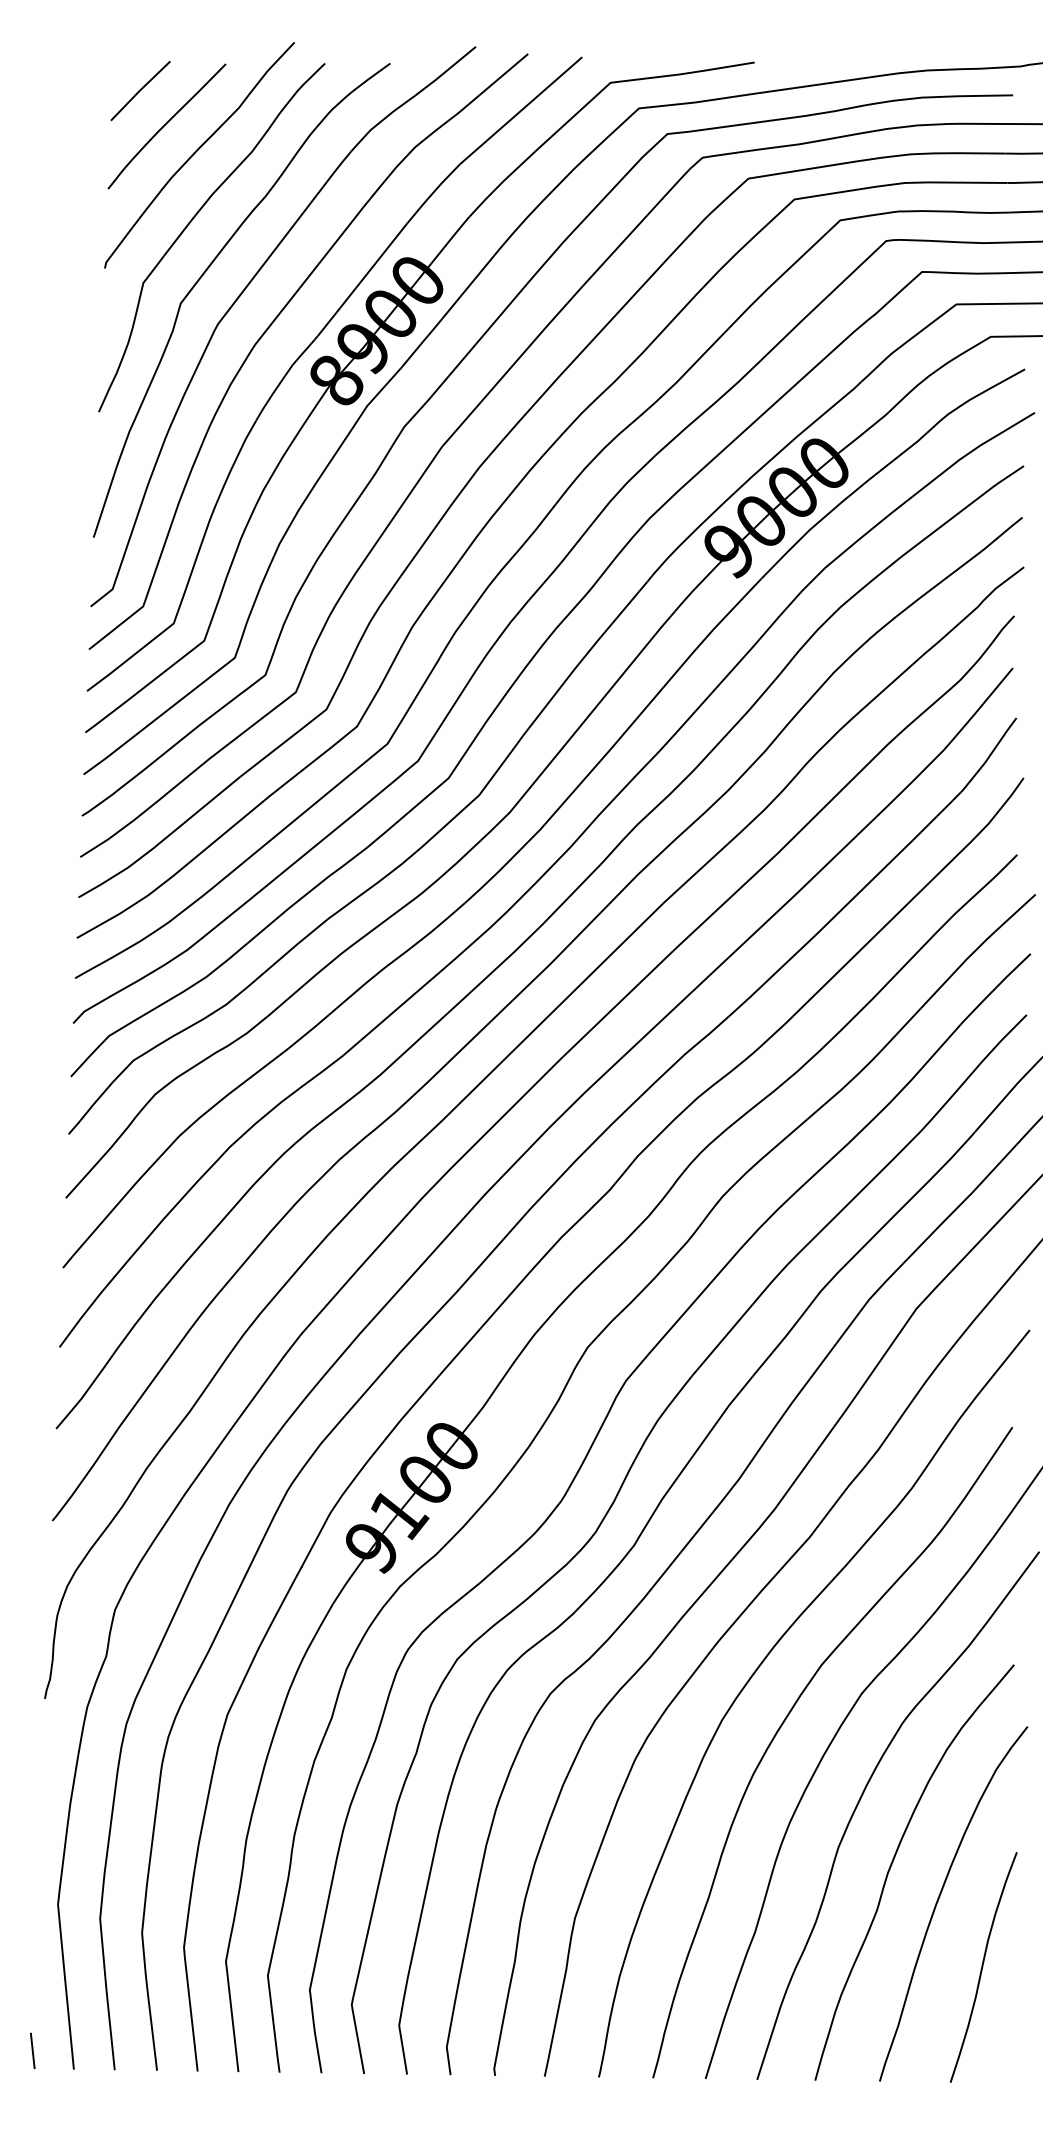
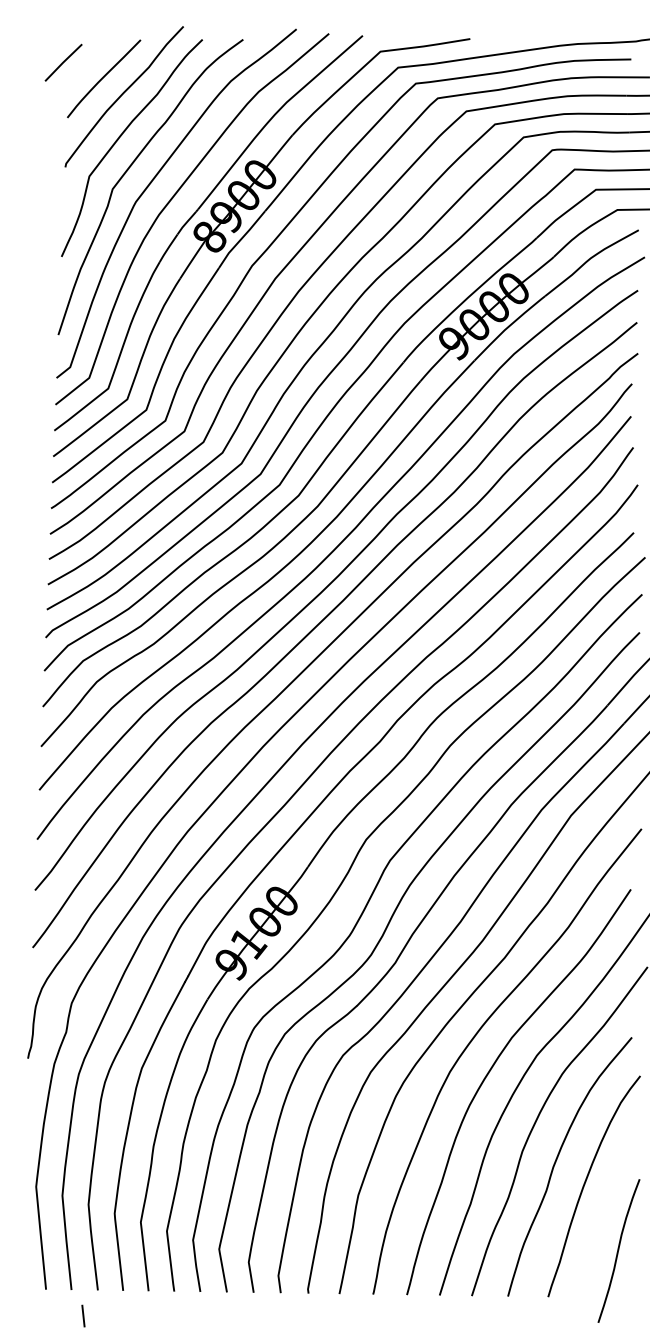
line: (140, 90) -> (63, 62), moved
curve: (982, 1966) -> (618, 1250), moved
line: (32, 2050) -> (83, 1315), moved

